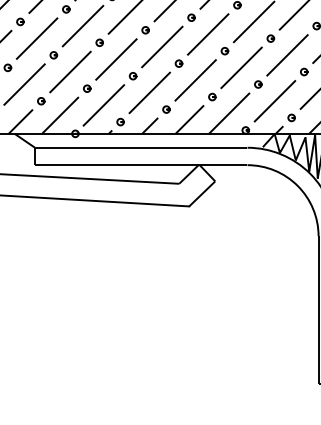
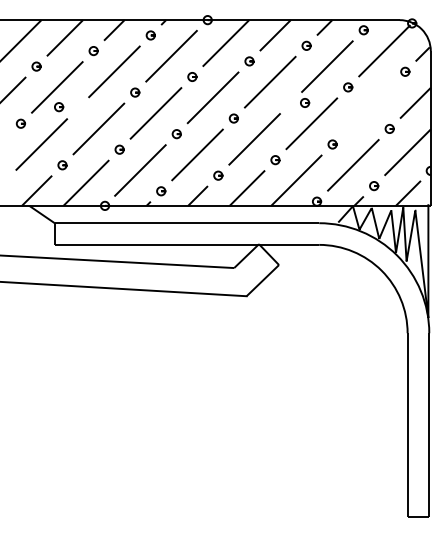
part: (225, 50) -> (305, 102), moved
line: (287, 54) -> (368, 107), removed
part: (54, 55) -> (59, 107), moved

